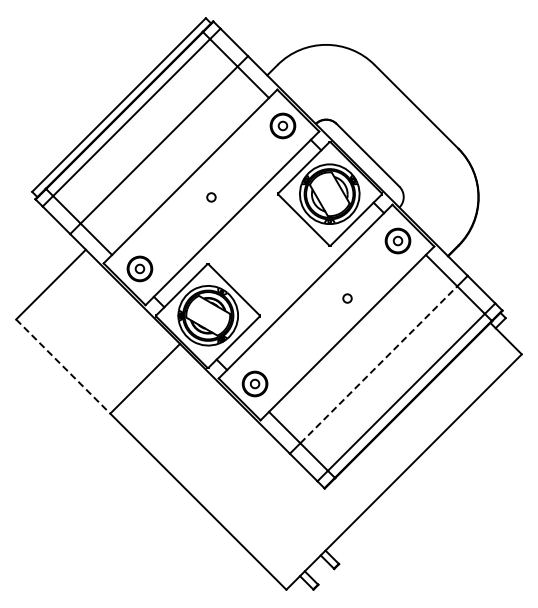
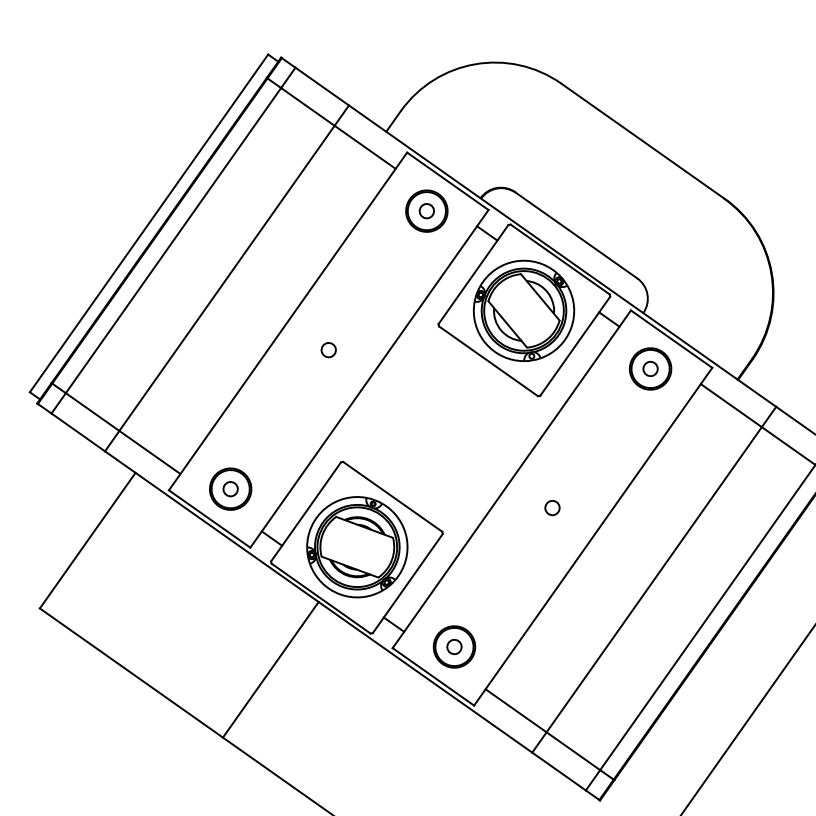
circle: (347, 298) -> (552, 507), moved
line: (378, 364) -> (653, 579), dashed -> solid
line: (63, 366) -> (131, 672), dashed -> solid

